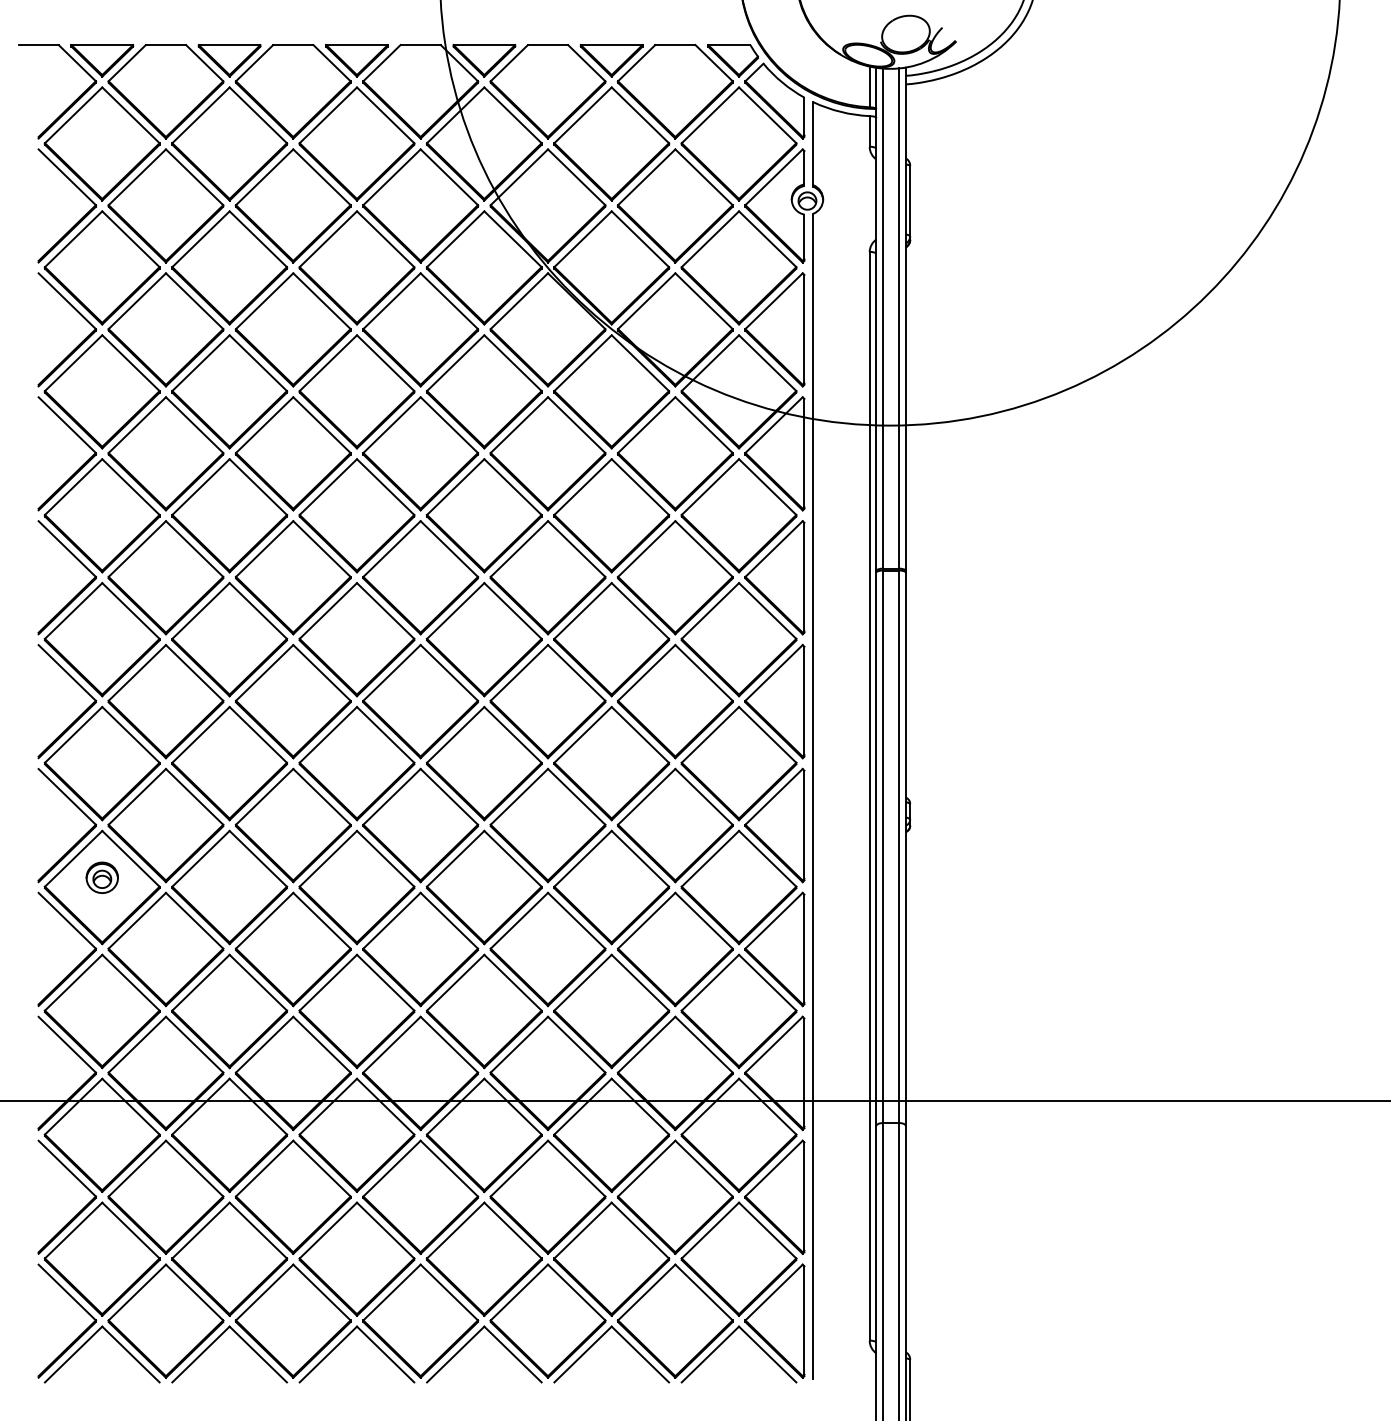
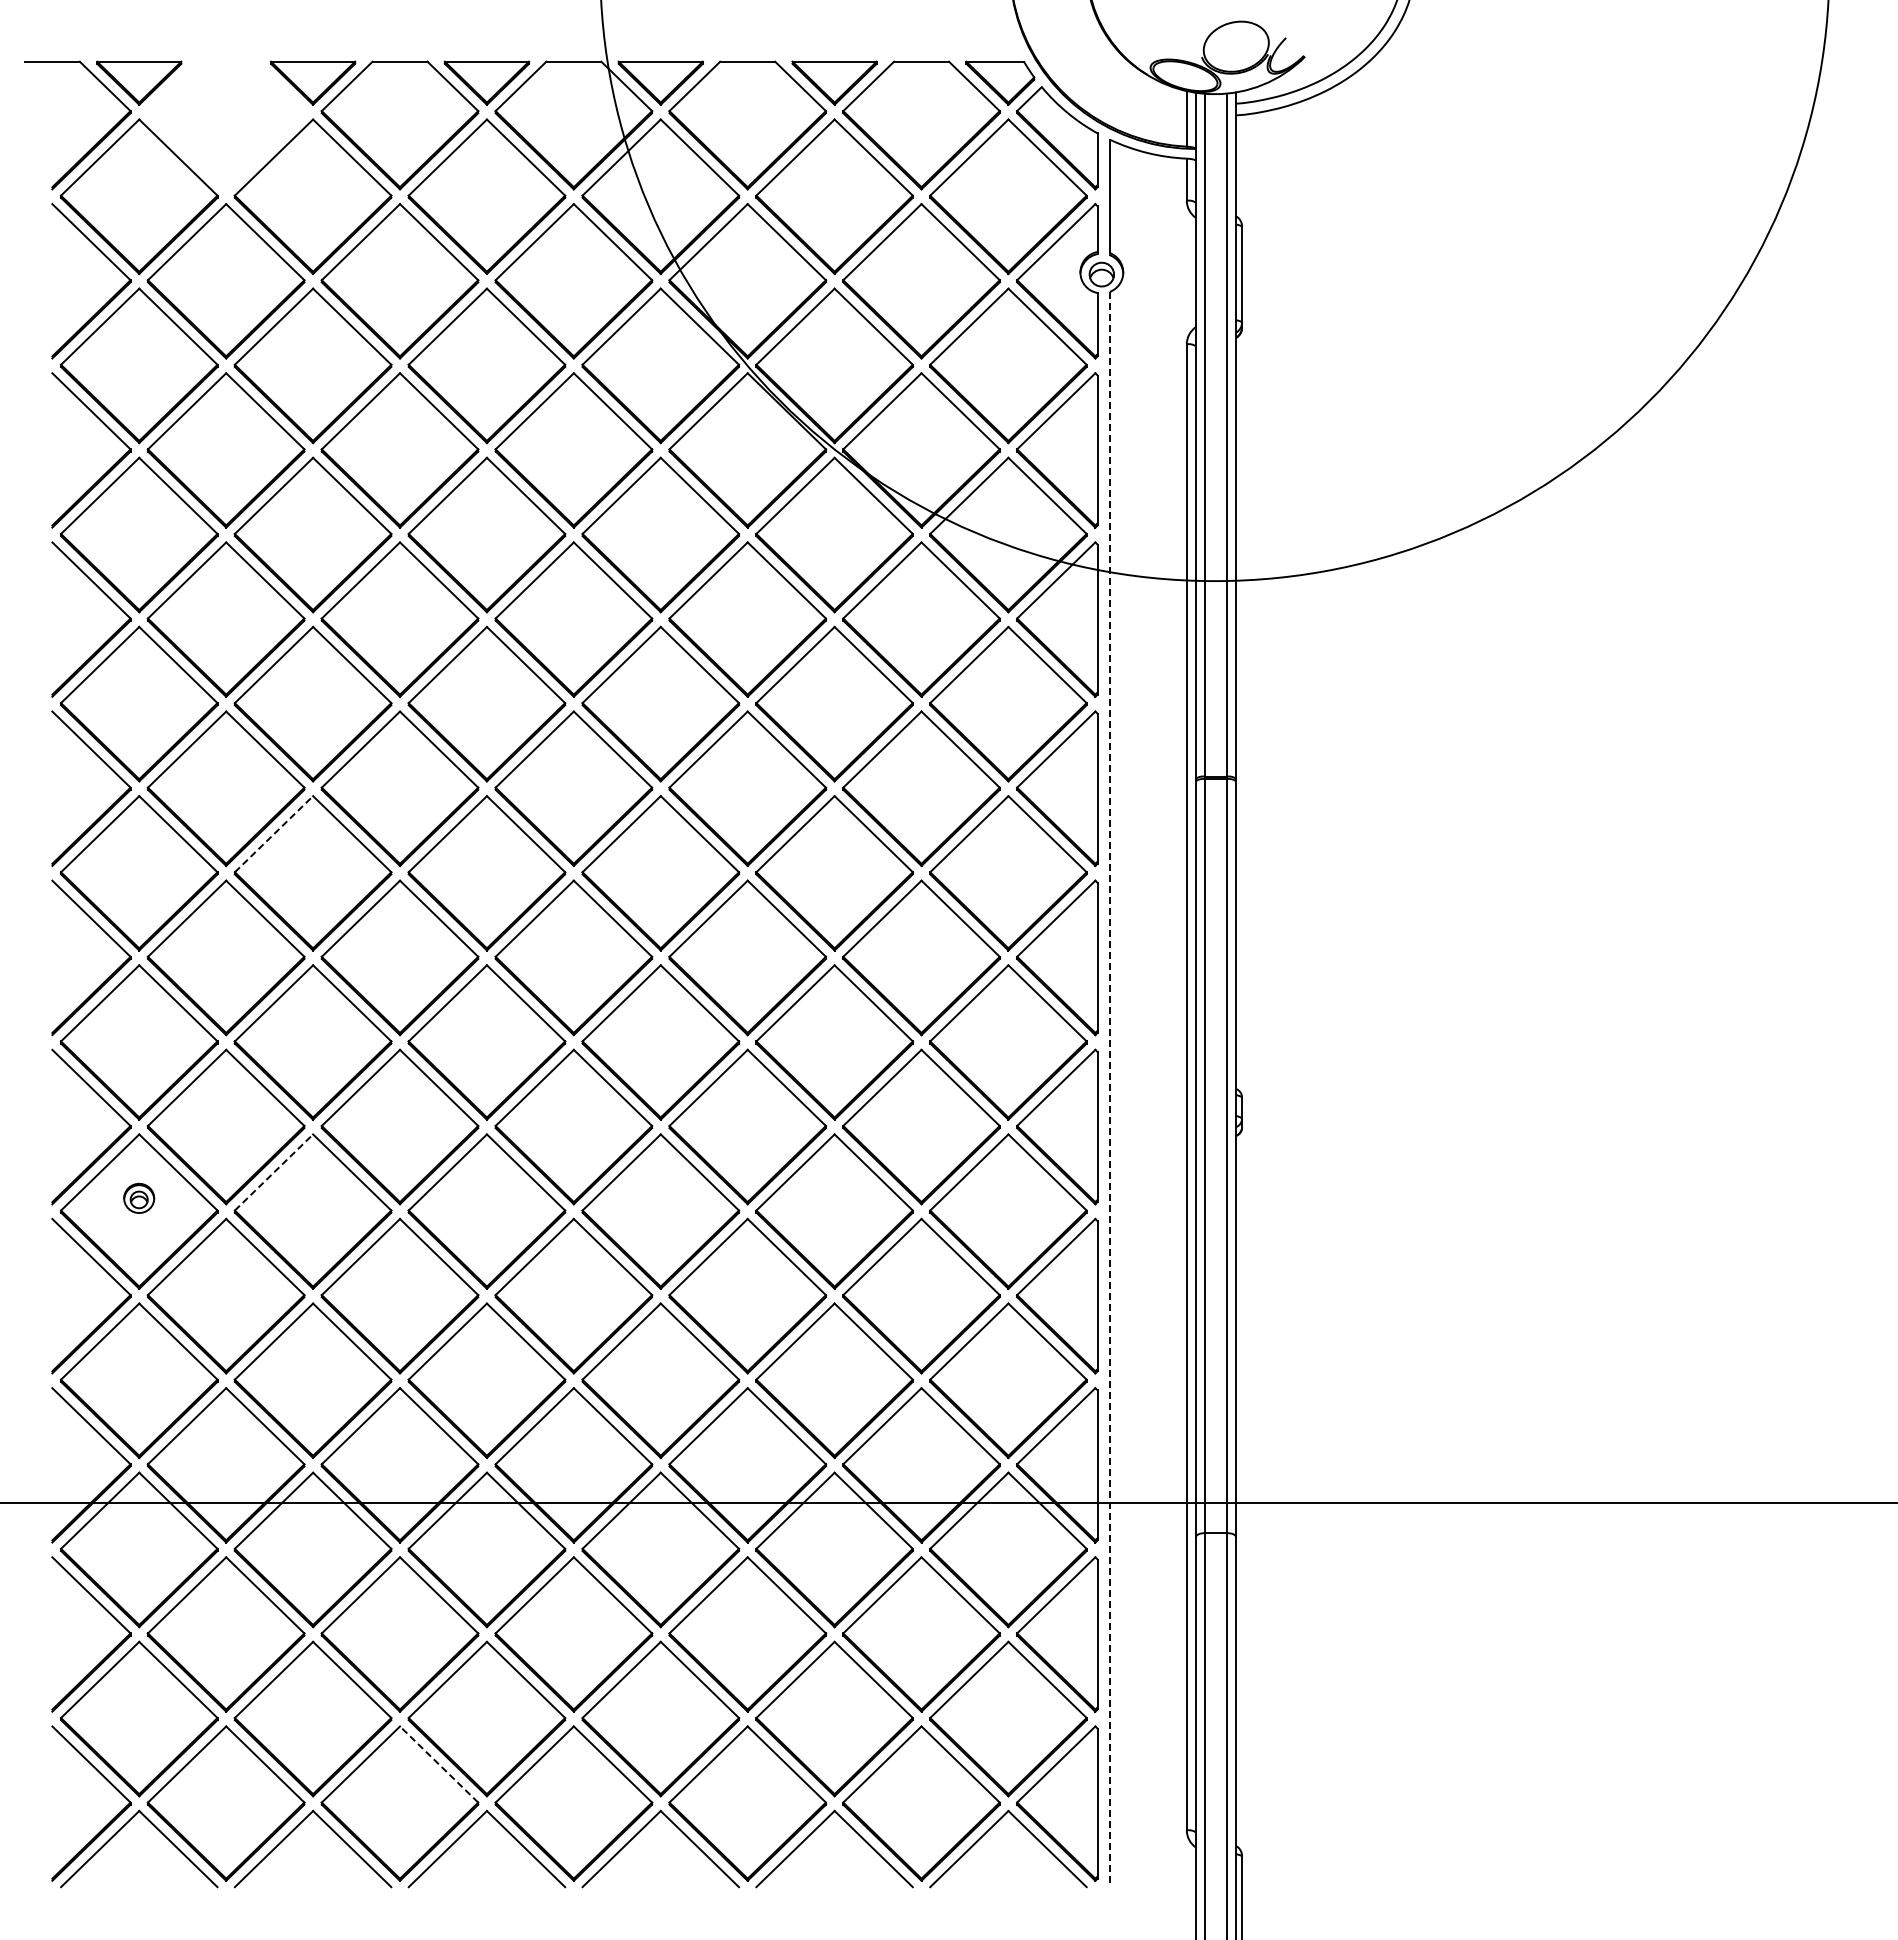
part: (165, 91) -> (225, 125), removed
line: (201, 611) -> (274, 834), solid -> dashed
line: (813, 796) -> (1109, 1087), solid -> dashed
line: (201, 858) -> (274, 1172), solid -> dashed
part: (101, 877) -> (138, 1198), size x0.7
line: (322, 1292) -> (439, 1764), solid -> dashed

